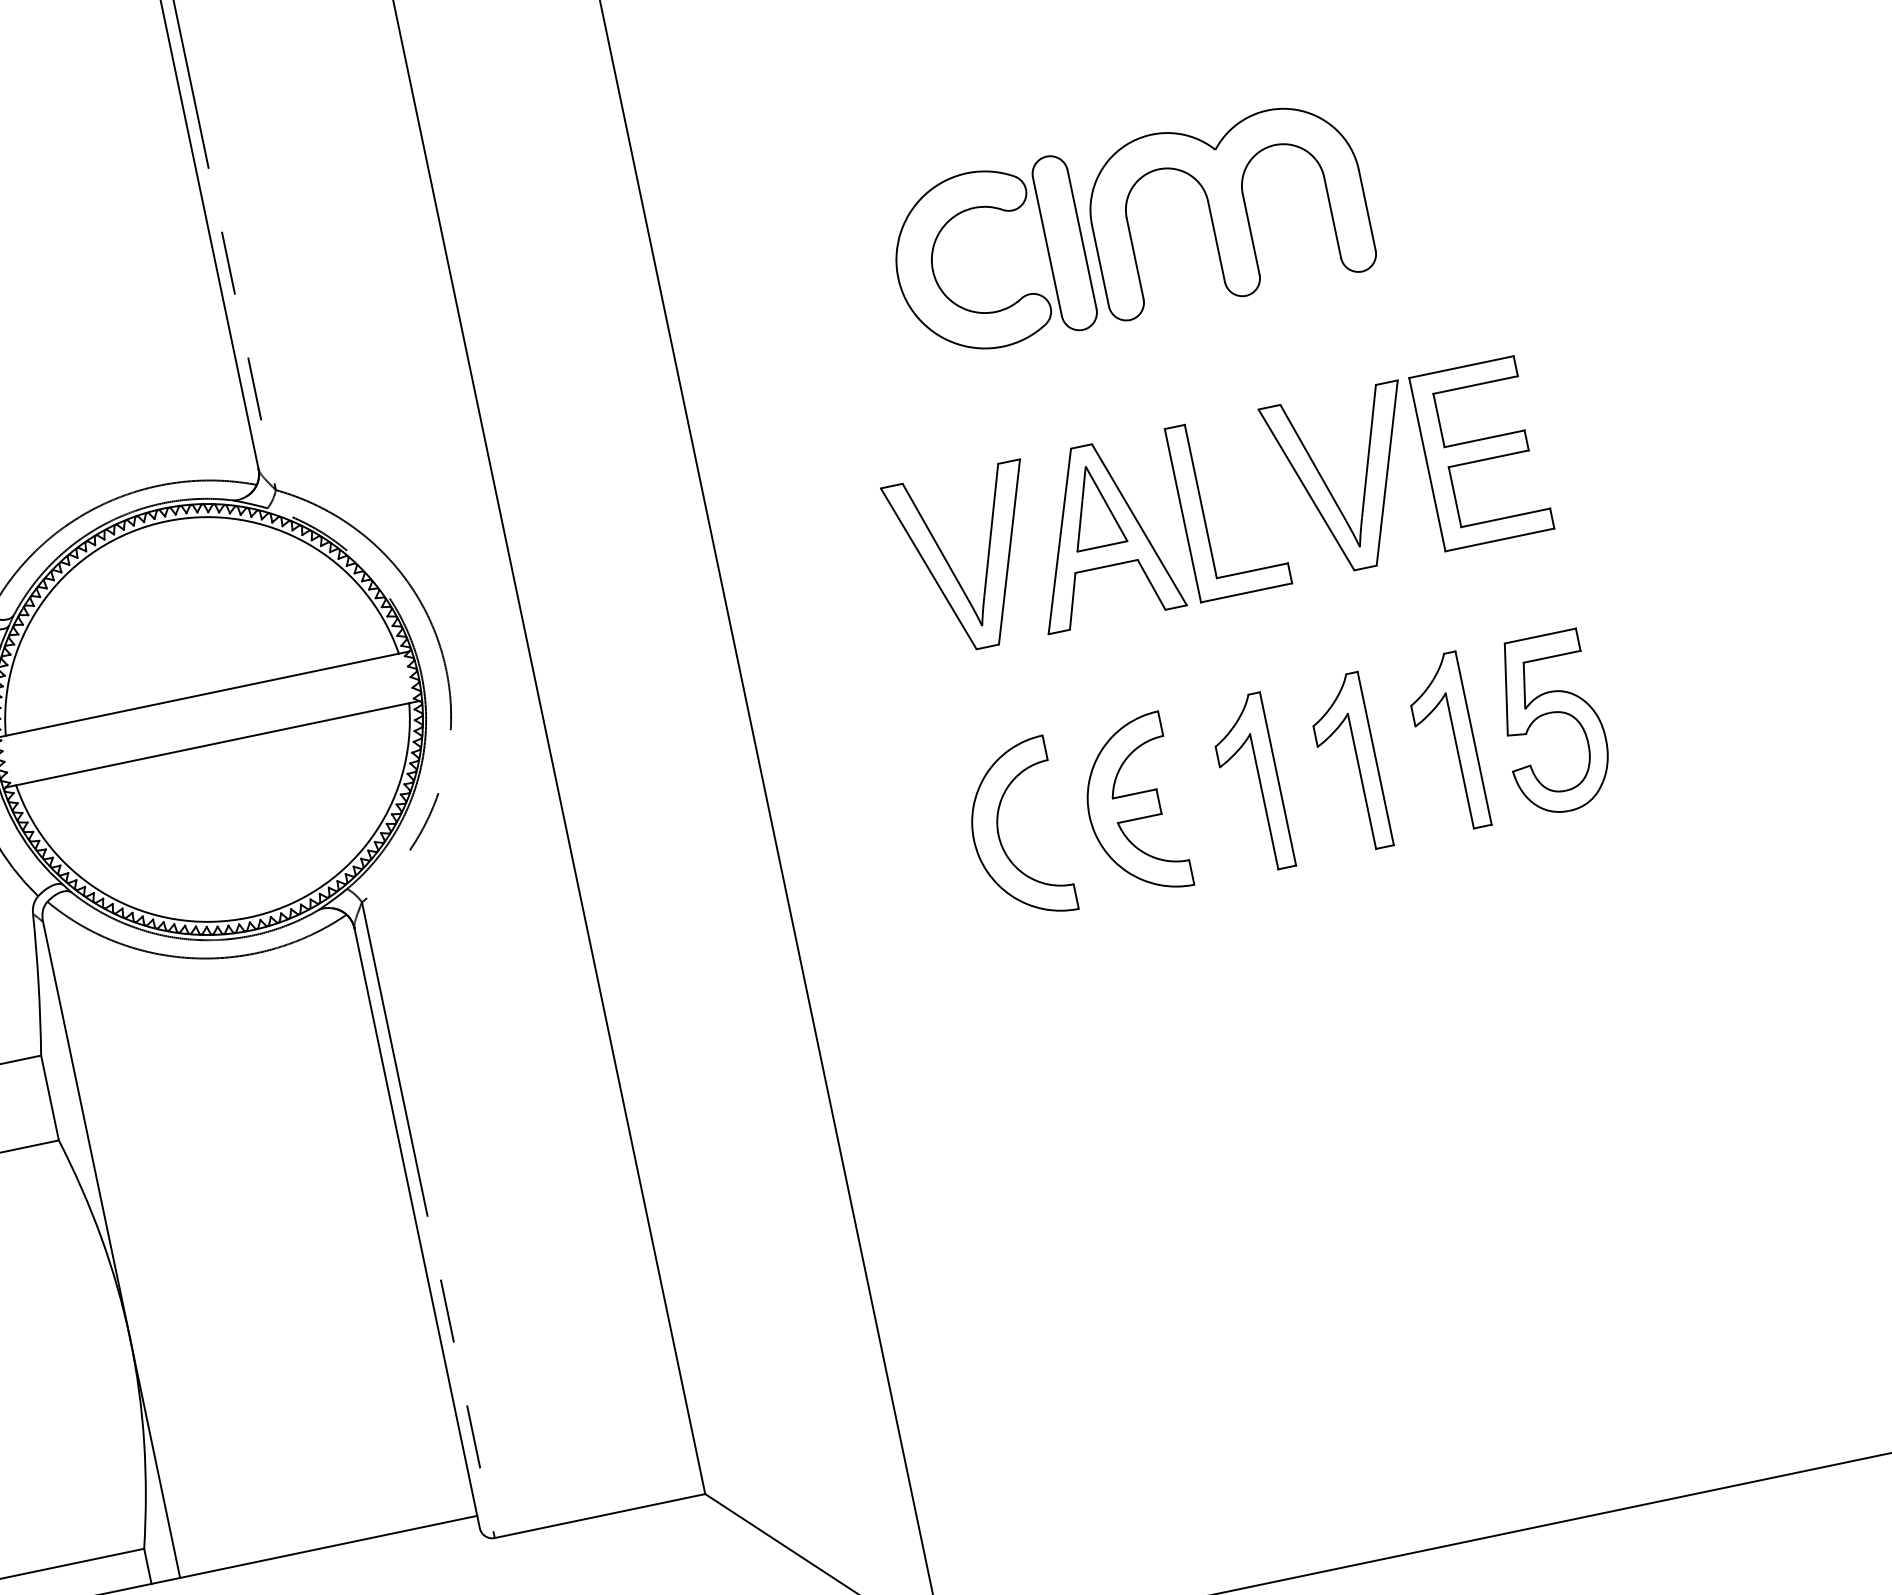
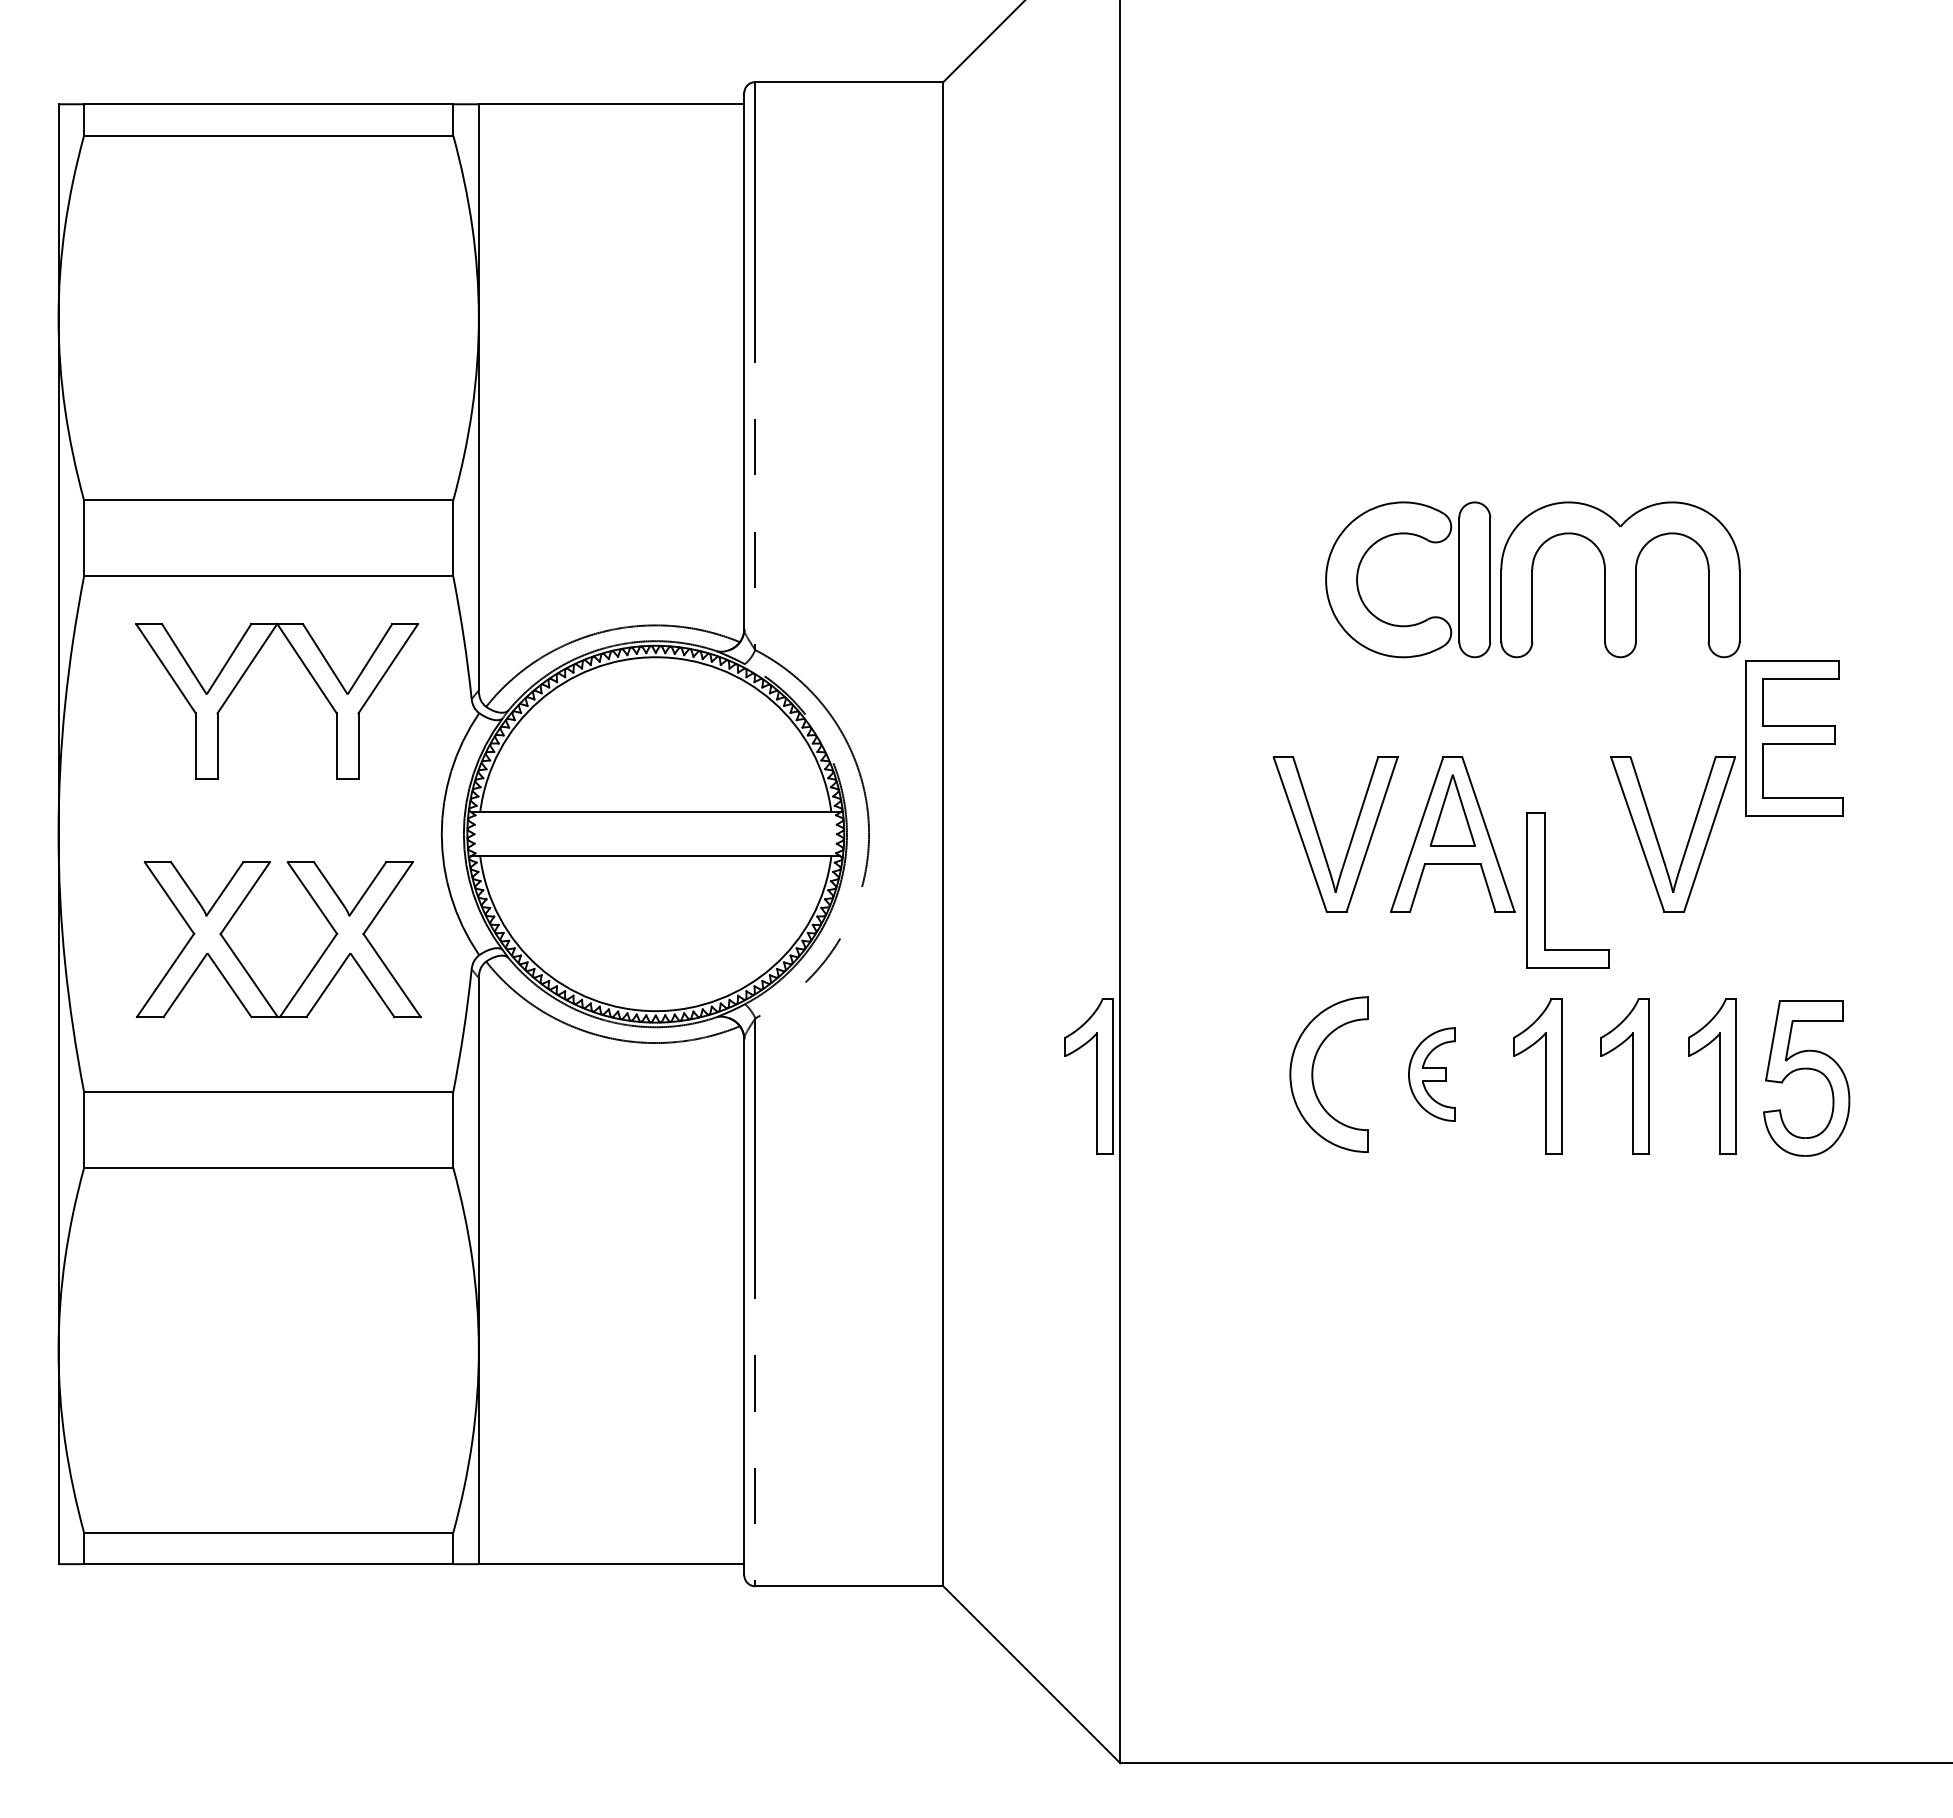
part: (1482, 453) -> (1794, 738), moved
part: (1203, 511) -> (1545, 890), moved
part: (1131, 807) -> (1431, 1074), size x0.6
part: (757, 887) -> (1096, 1076), added

